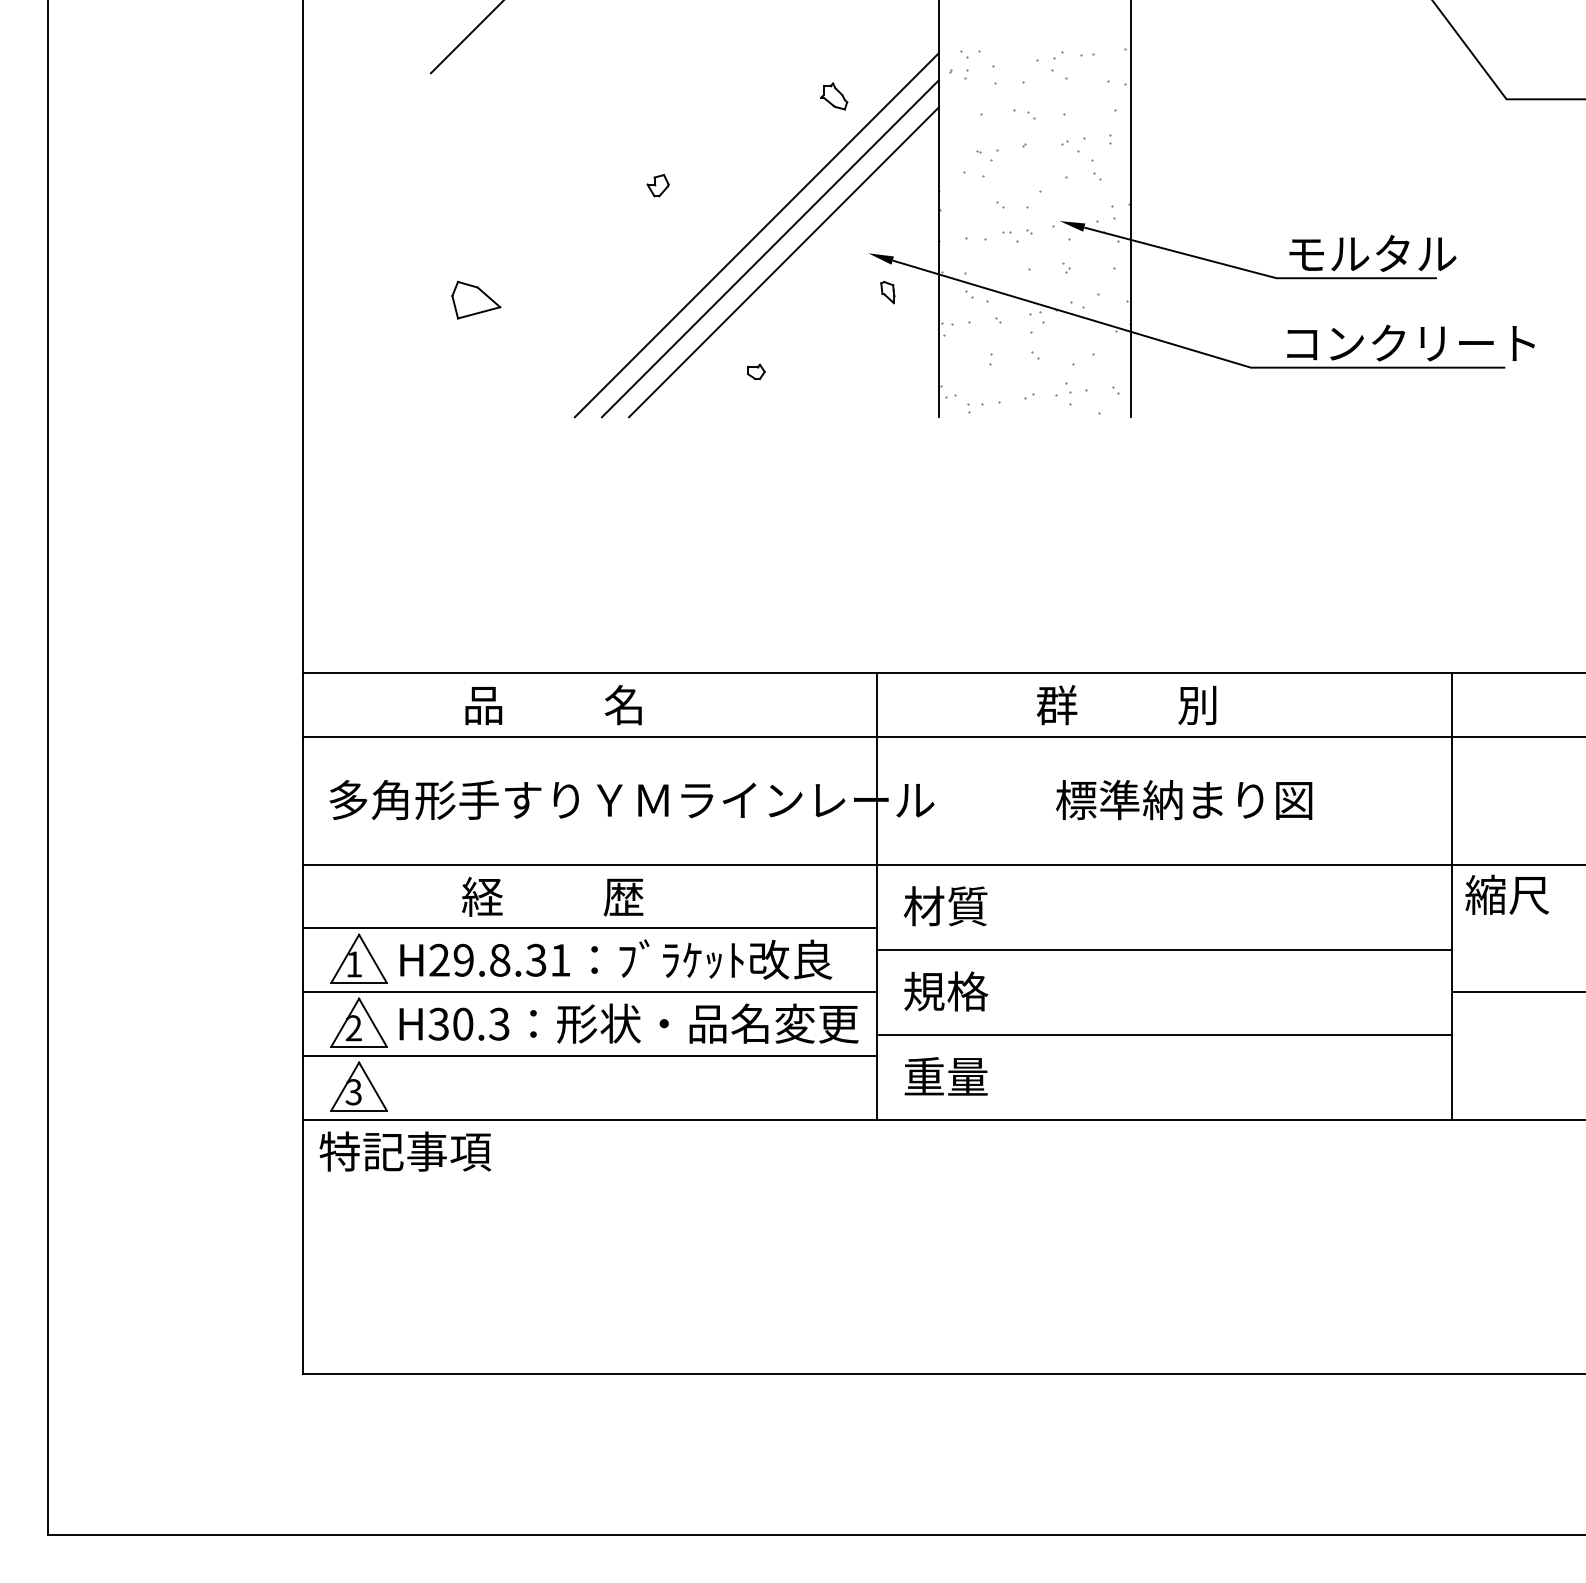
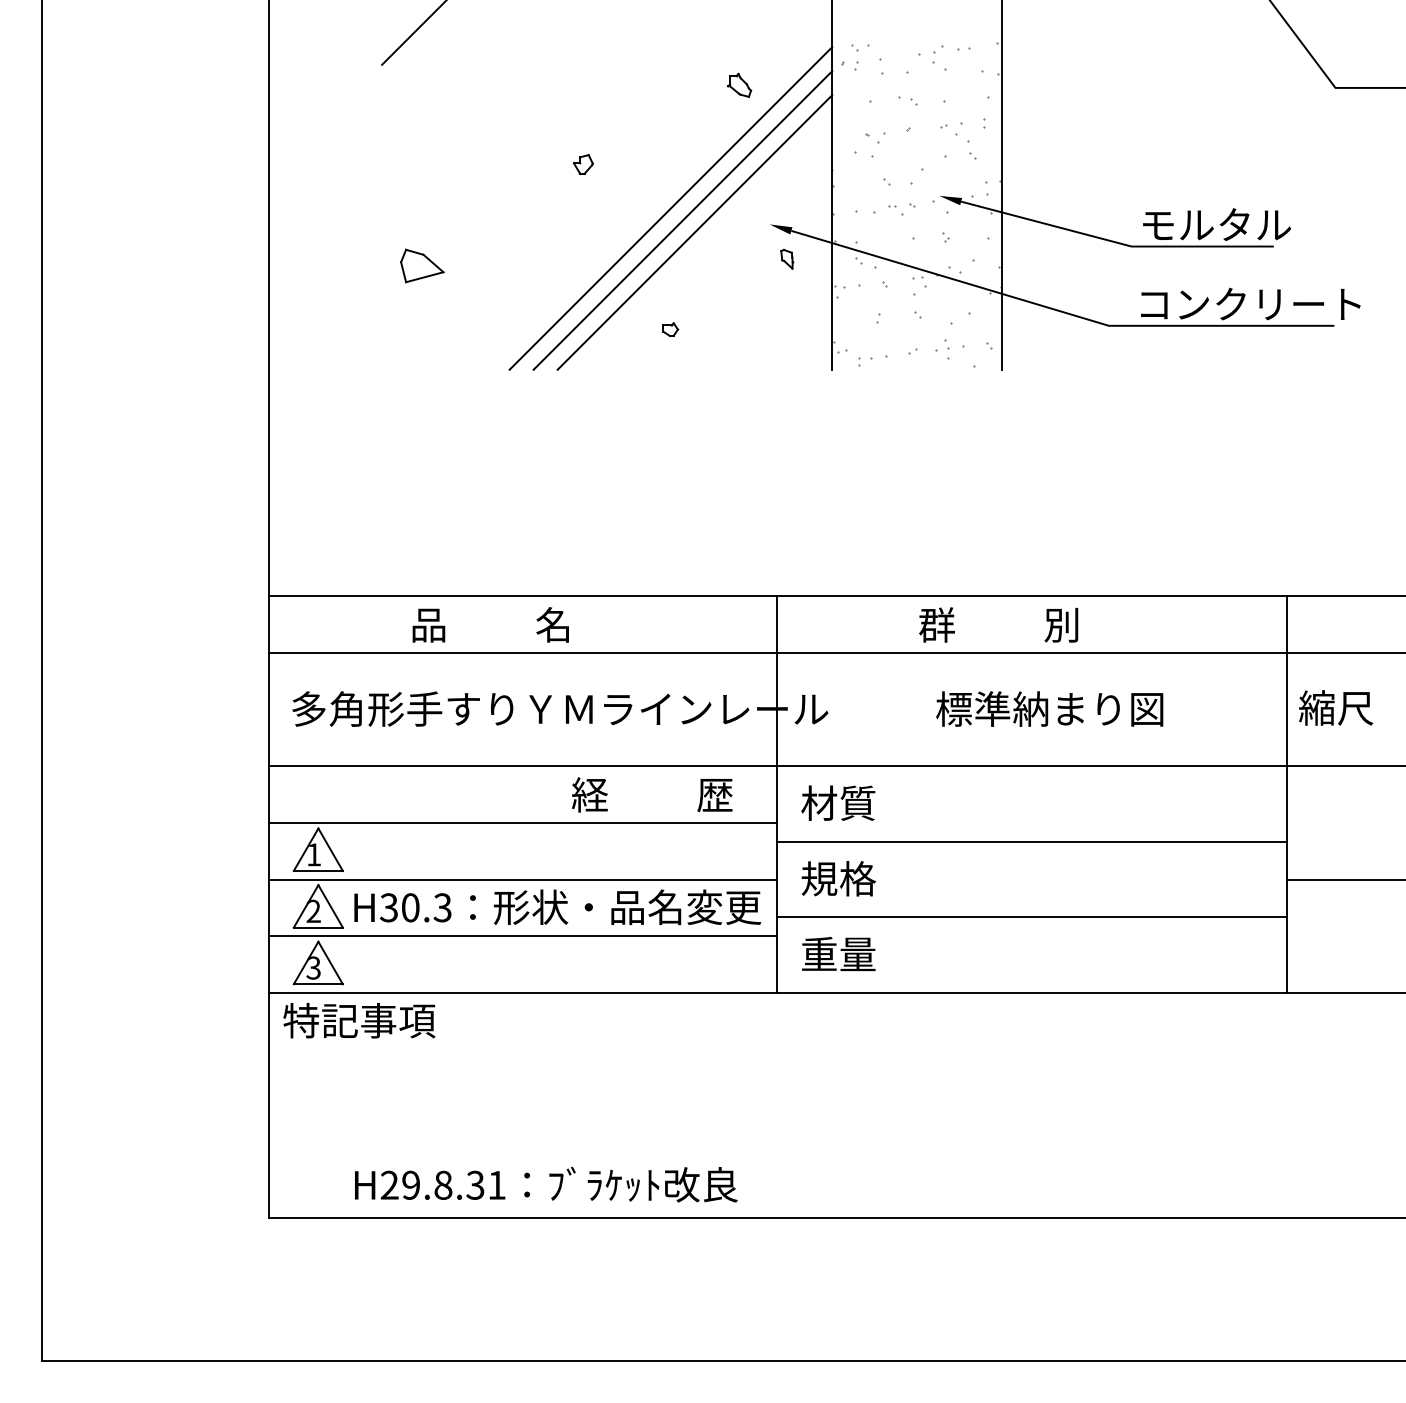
text: (1506, 894) -> (1335, 707), moved
text: (552, 896) -> (652, 794), moved
text: (616, 959) -> (546, 1184), moved

